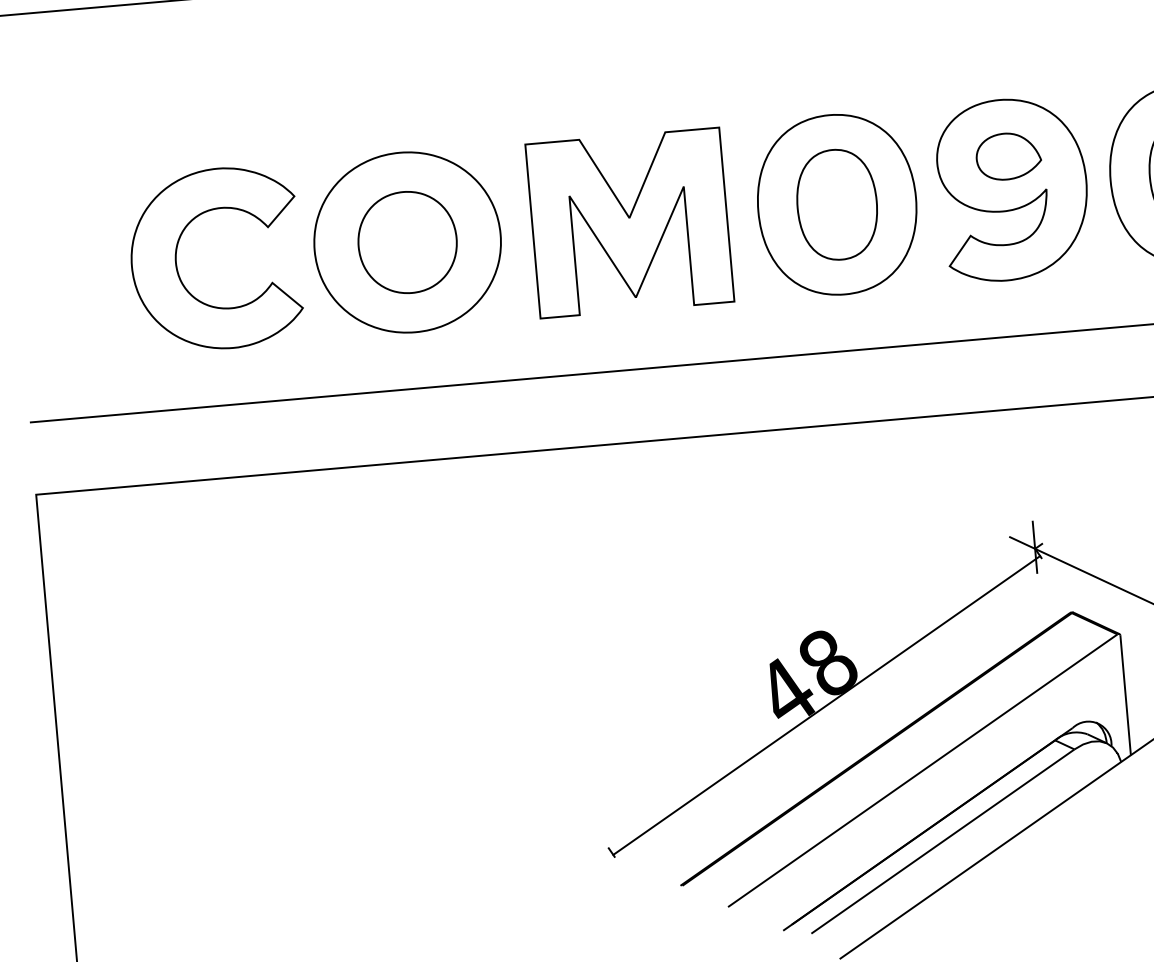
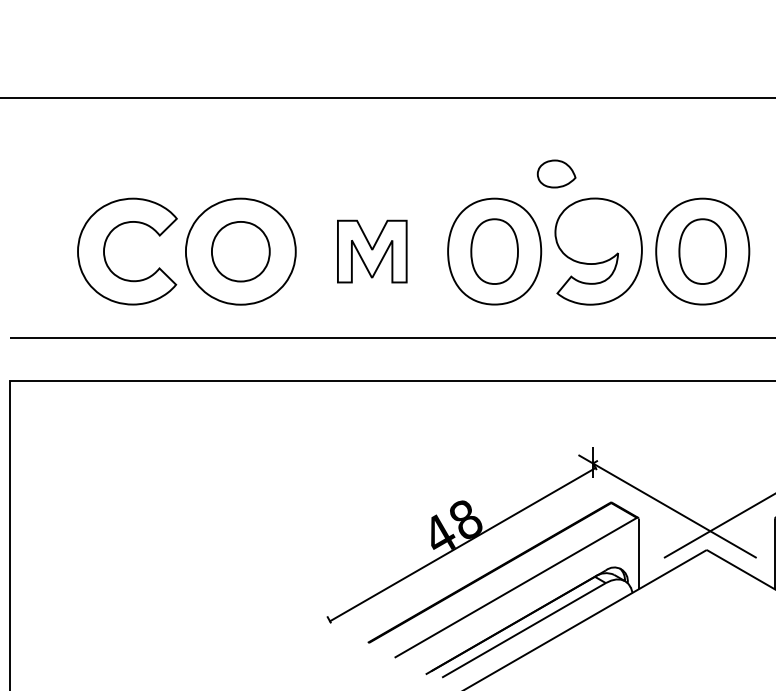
part: (1008, 155) -> (556, 173), moved
part: (630, 222) -> (372, 251), size x0.6

